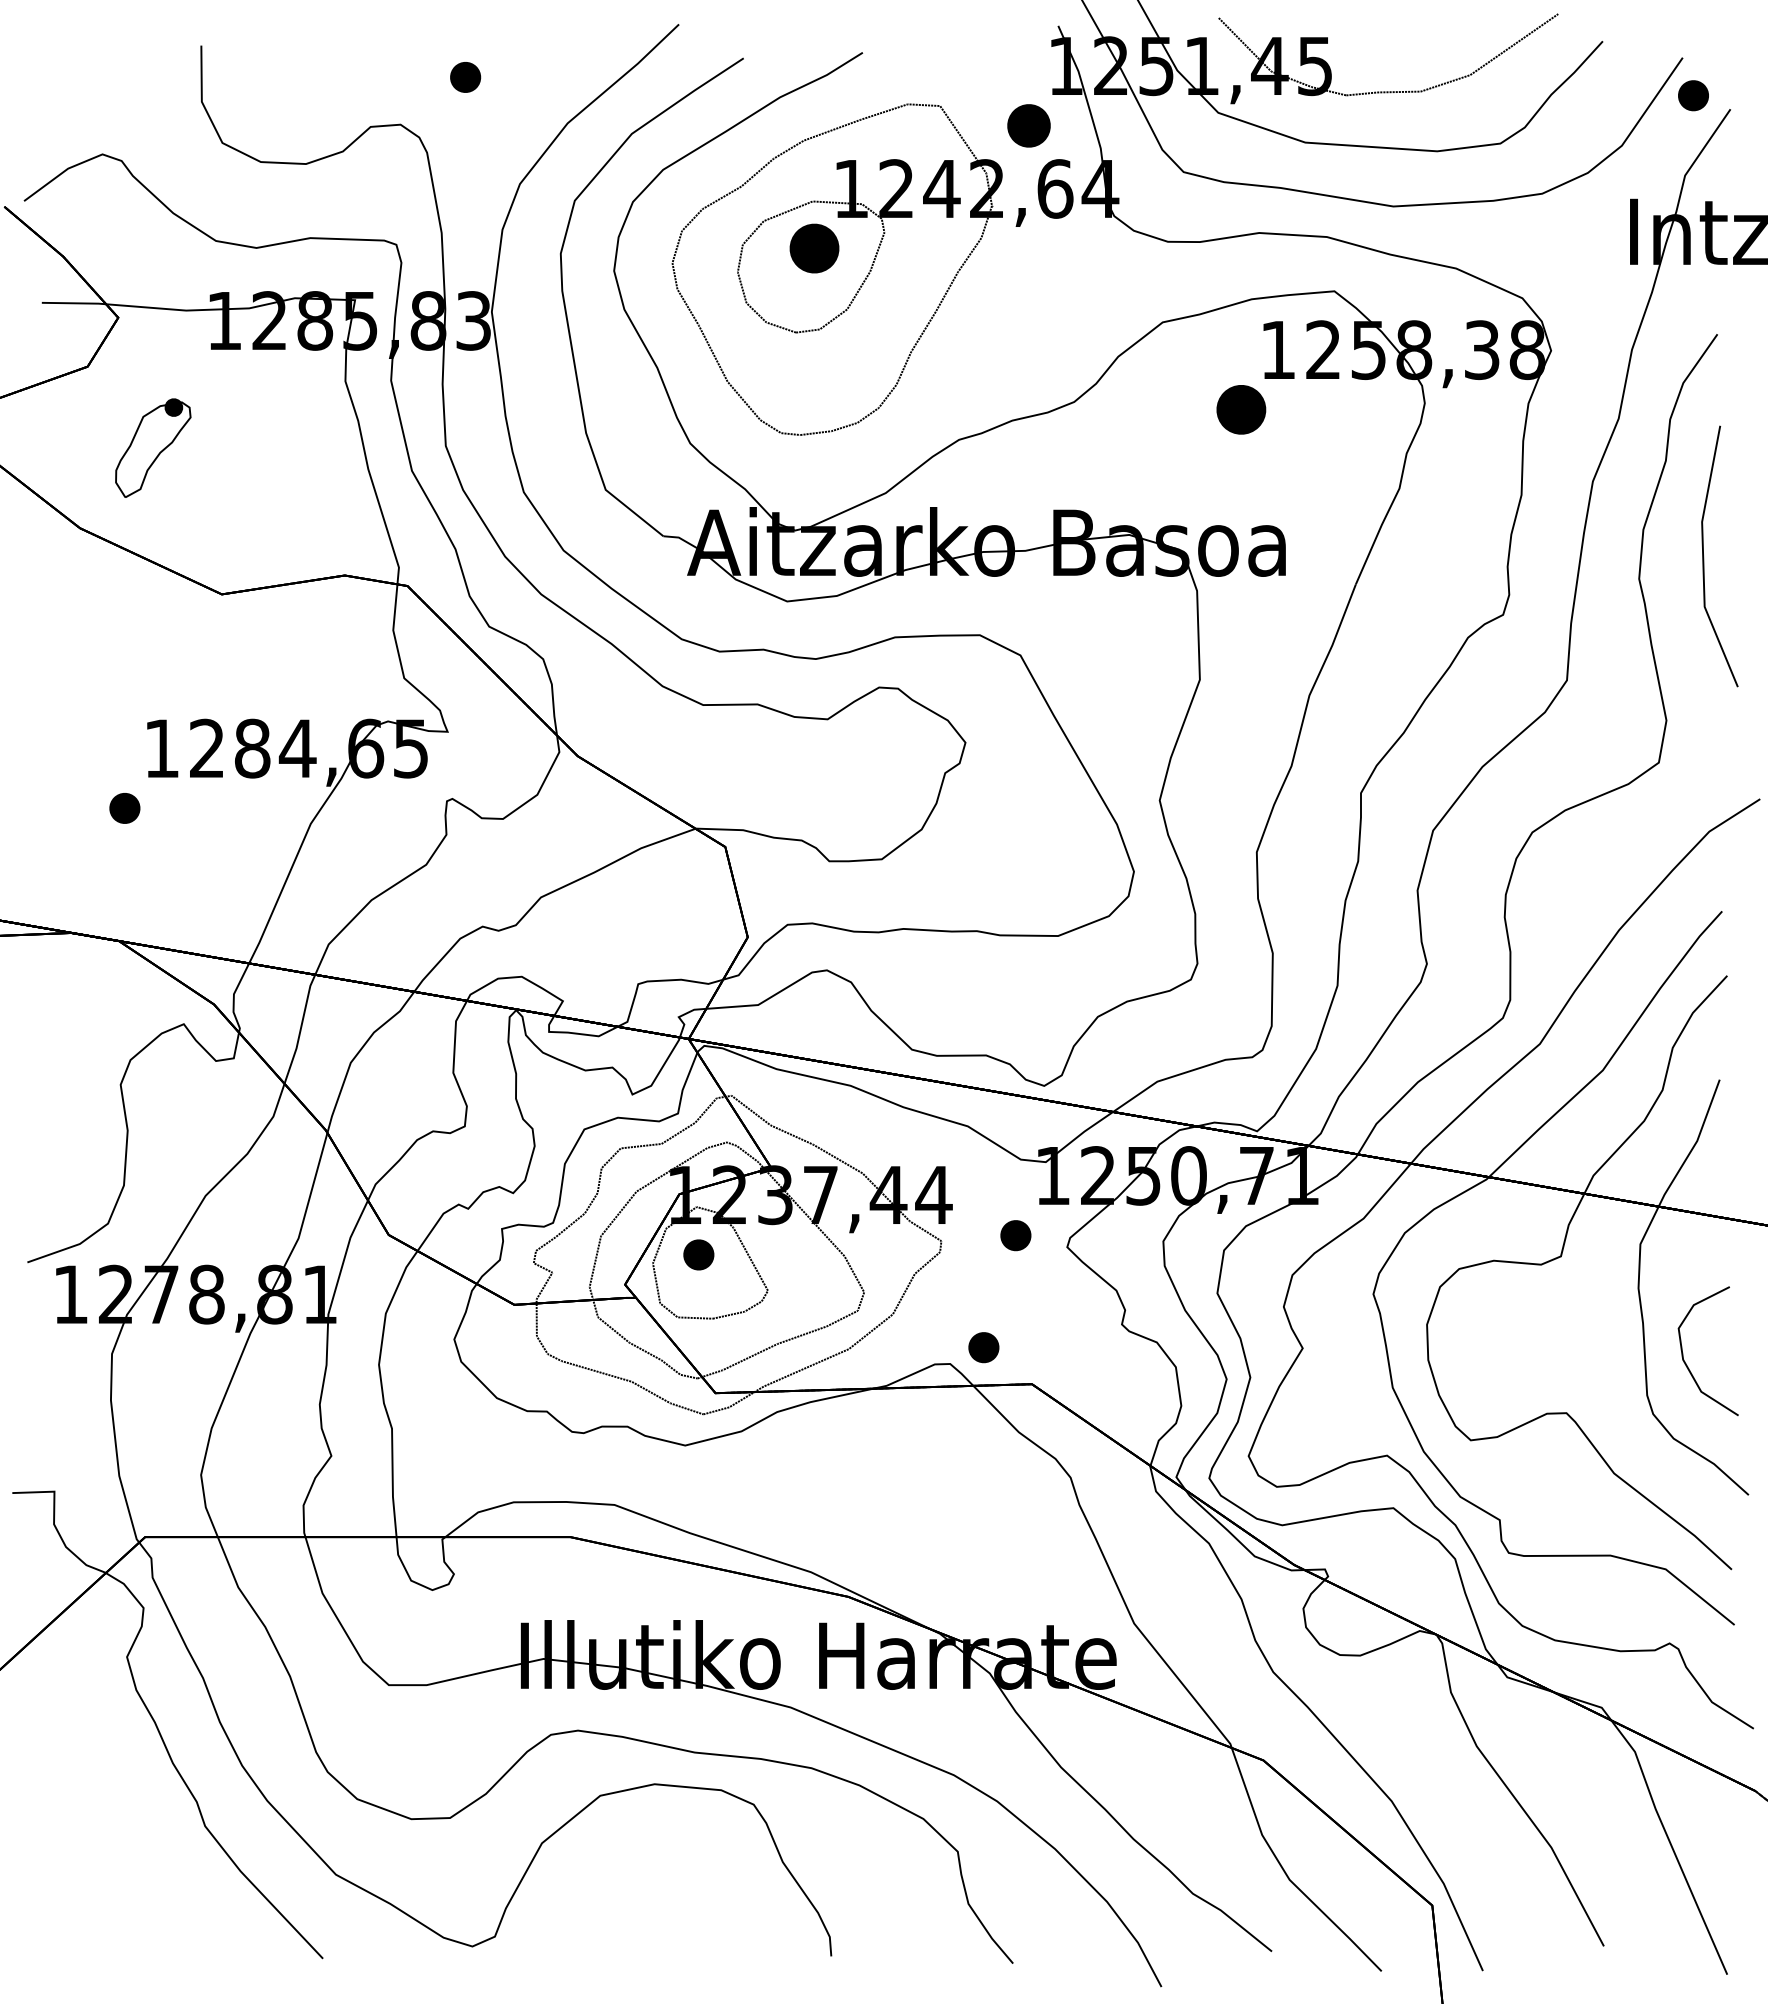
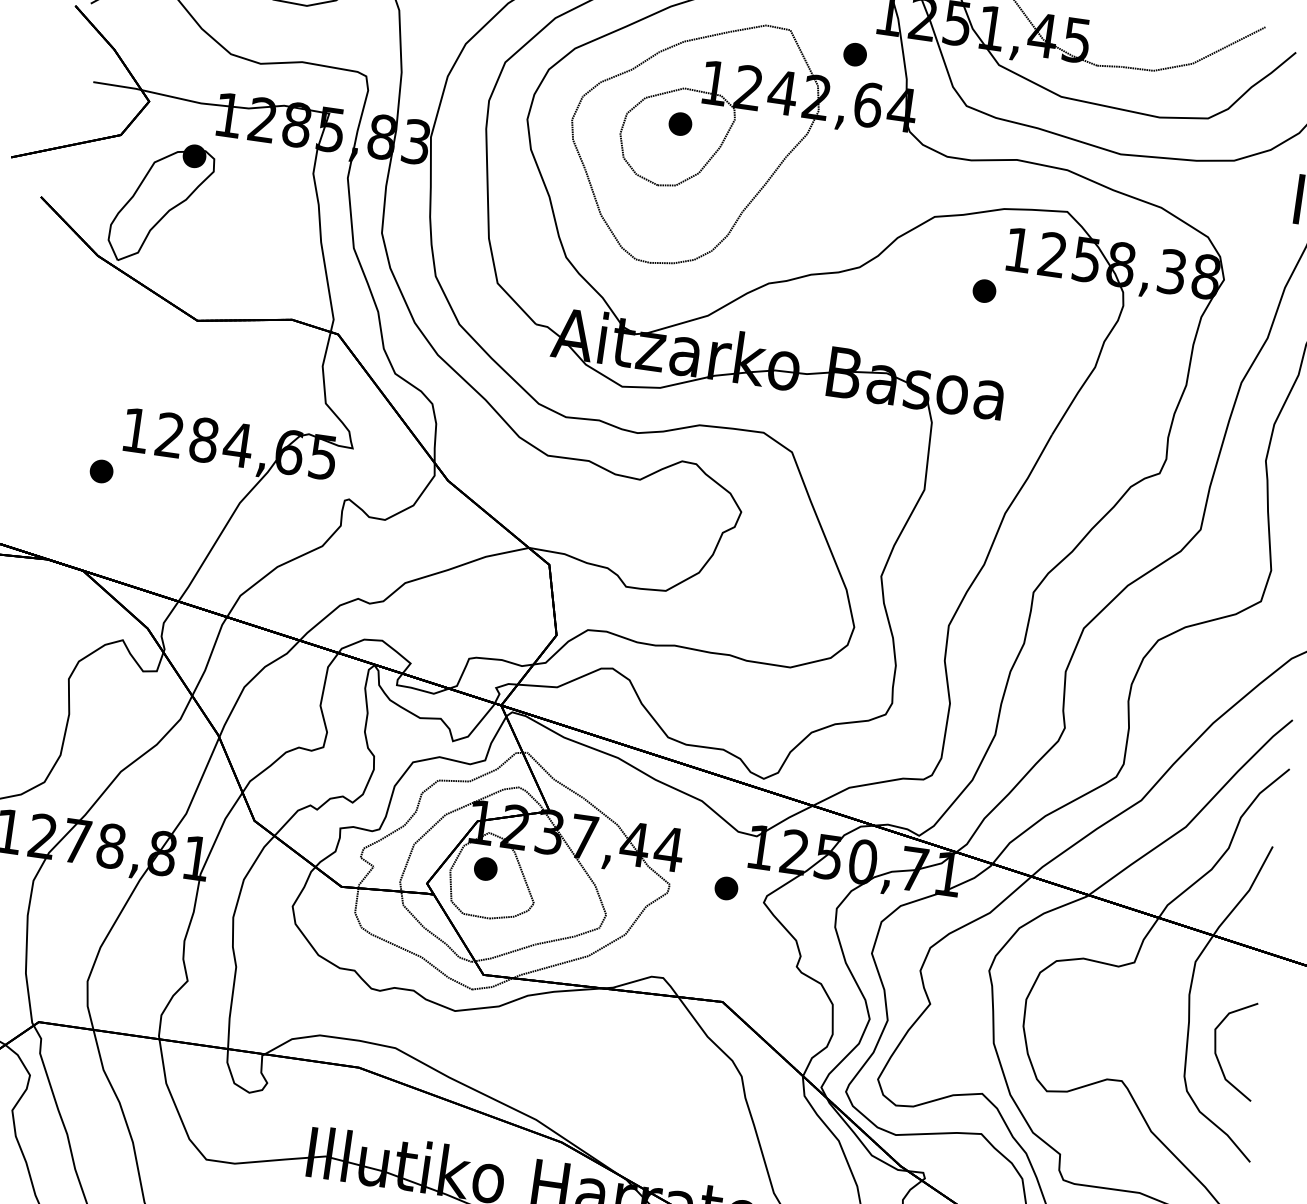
part: (1028, 125) -> (854, 54), size x0.71
part: (813, 248) -> (679, 123), size x0.62
part: (1240, 409) -> (983, 290), size x0.62
part: (153, 447) -> (161, 202), size x1.67
part: (983, 1347) -> (690, 969), removed

